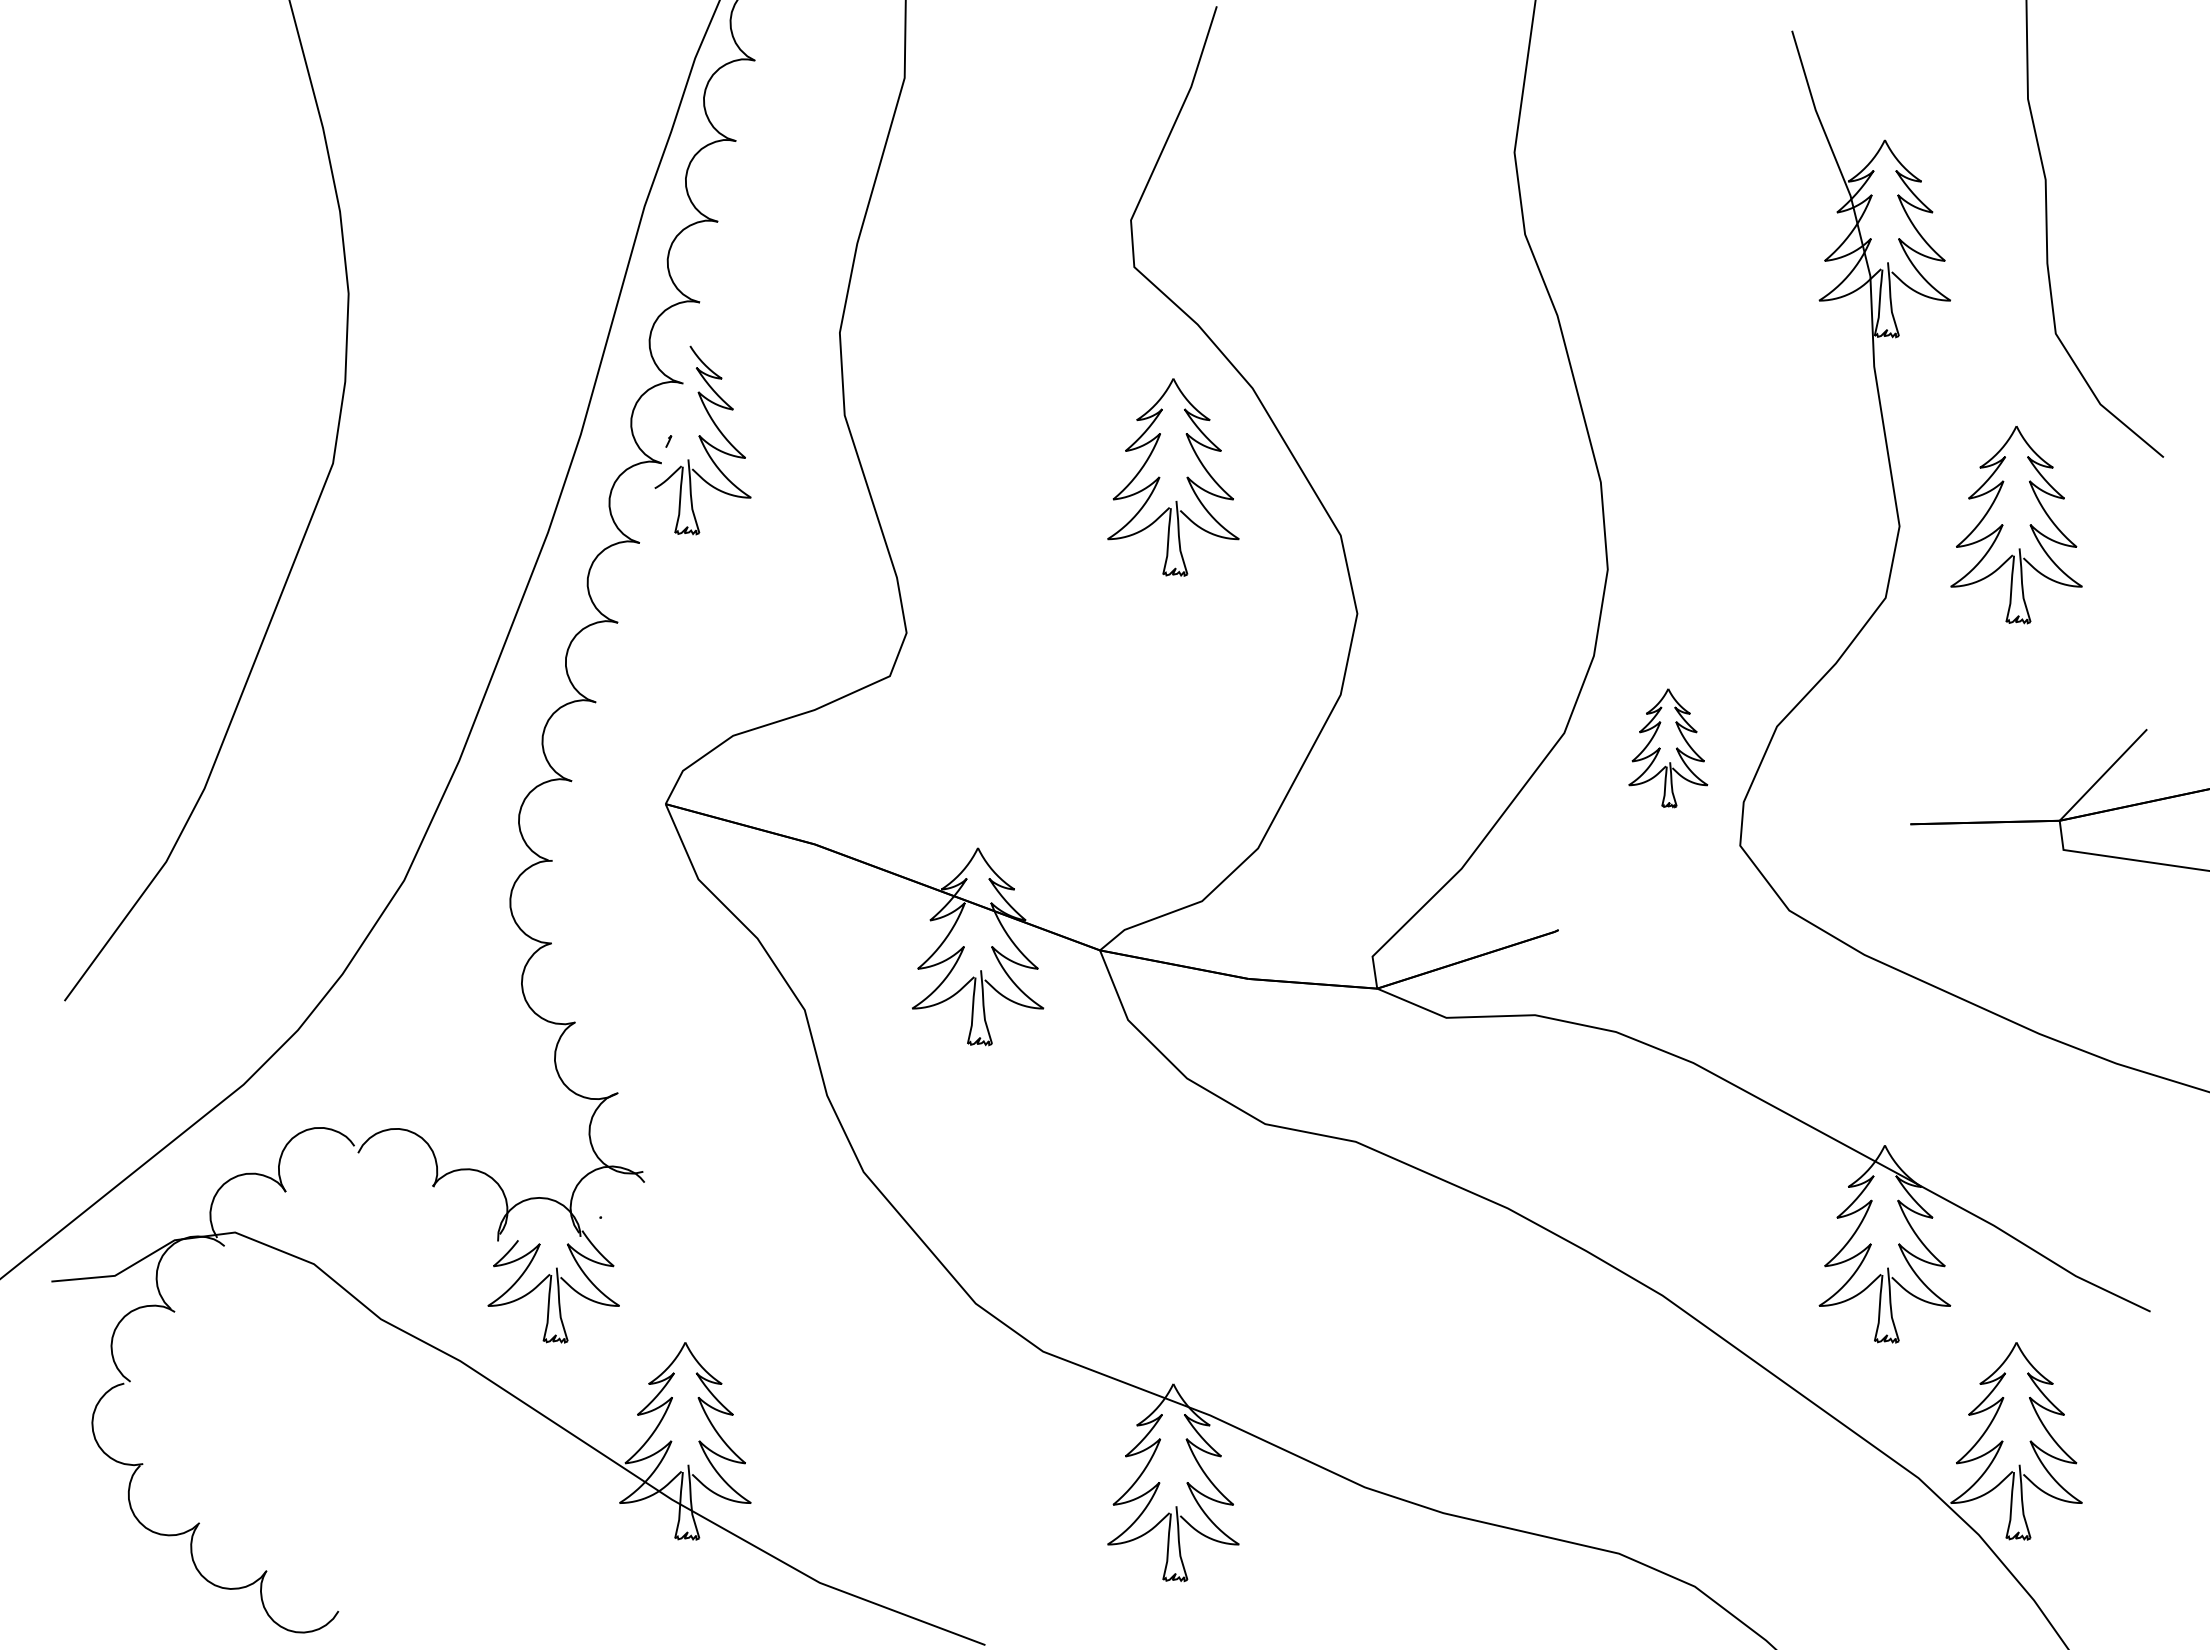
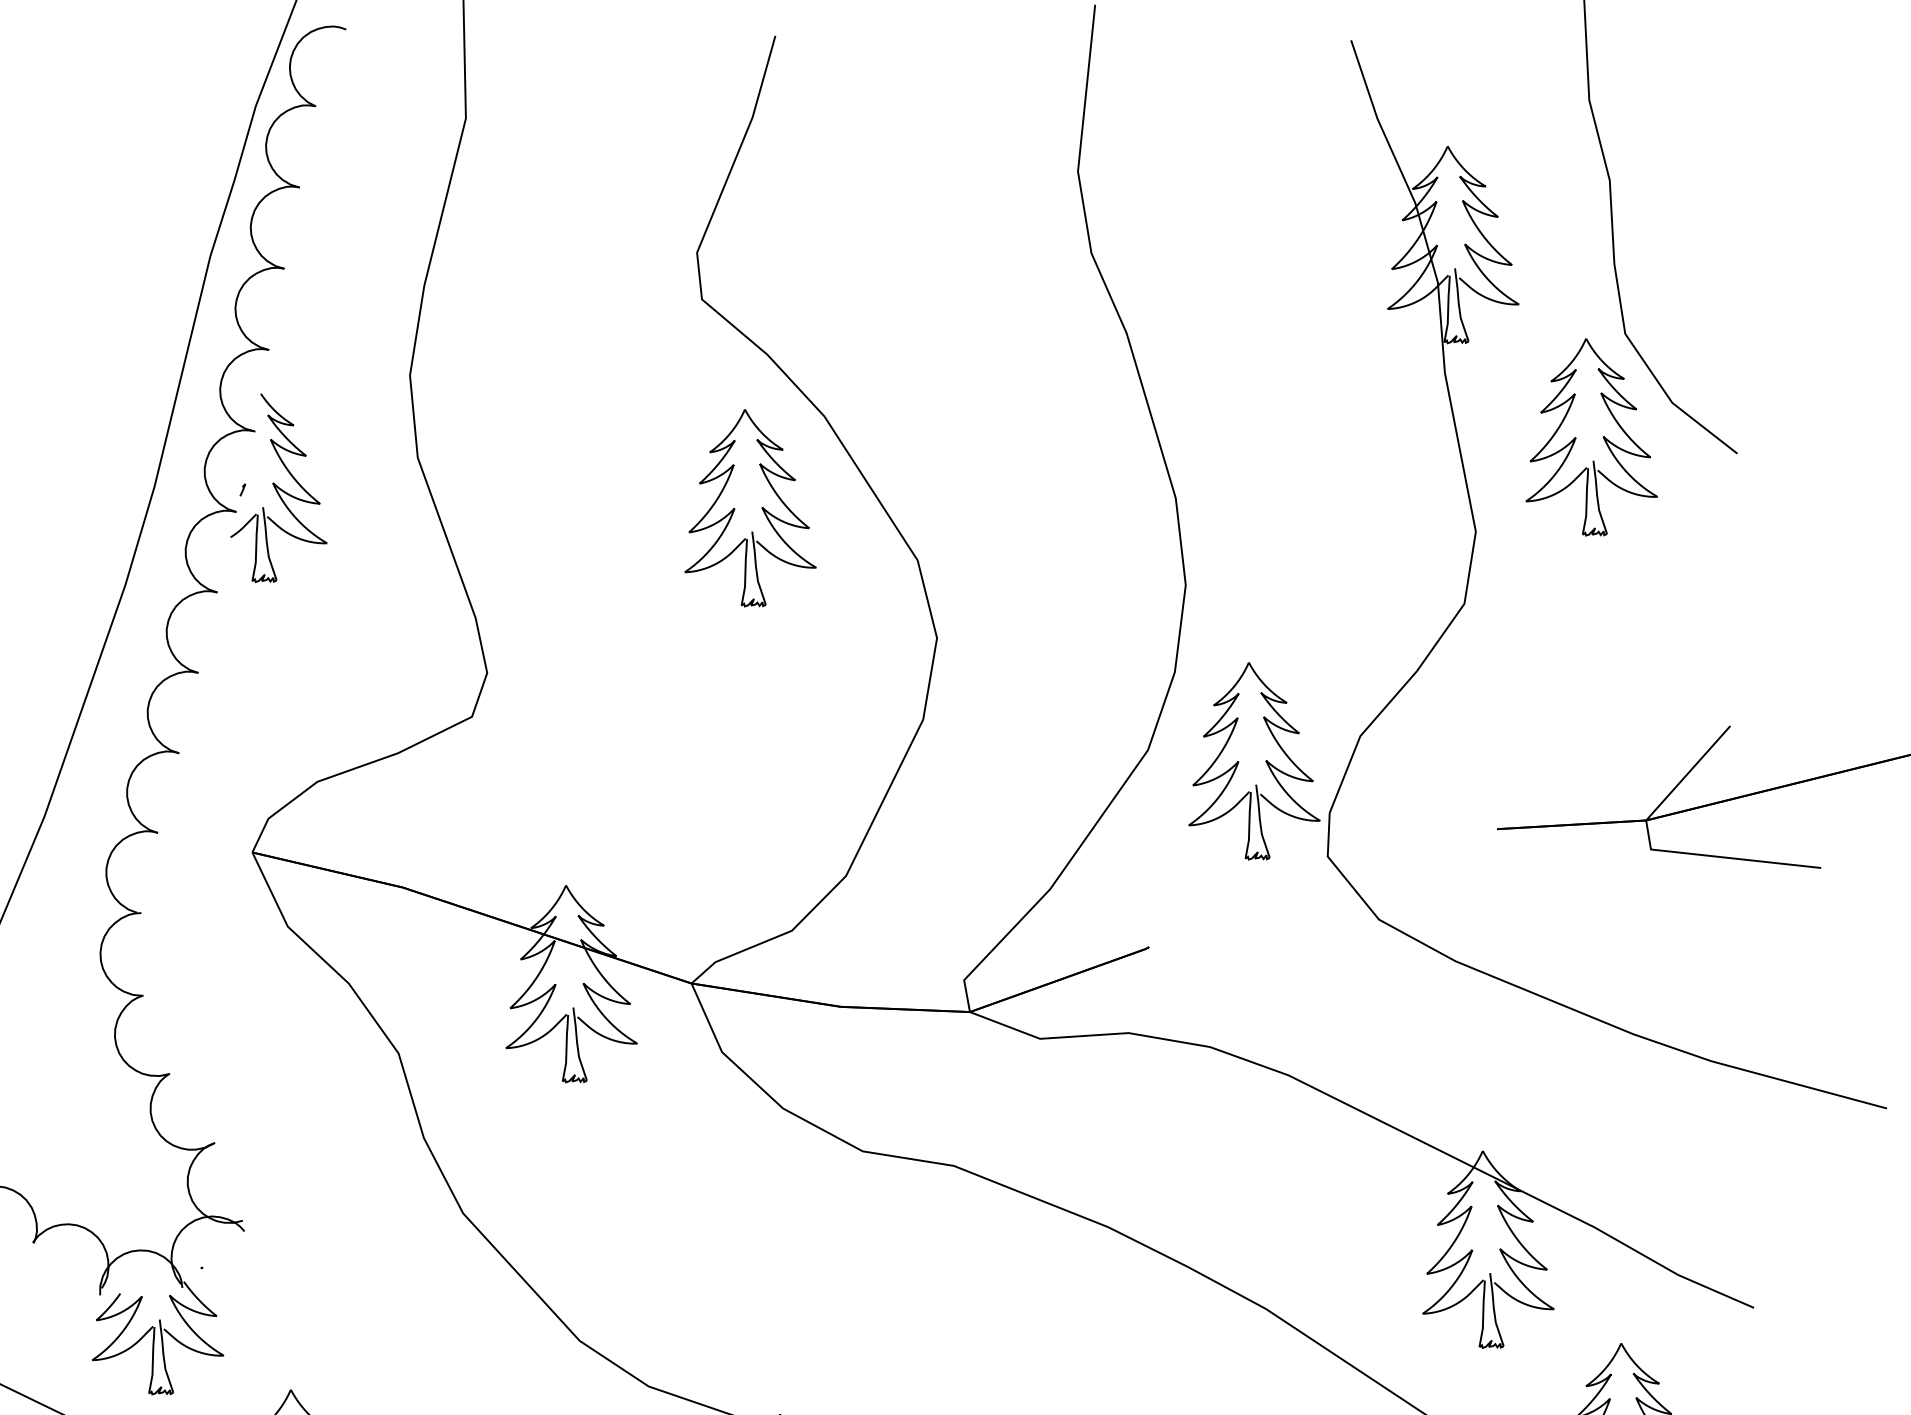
part: (2003, 525) -> (1576, 438), moved
part: (1668, 748) -> (1252, 761), size x1.67

